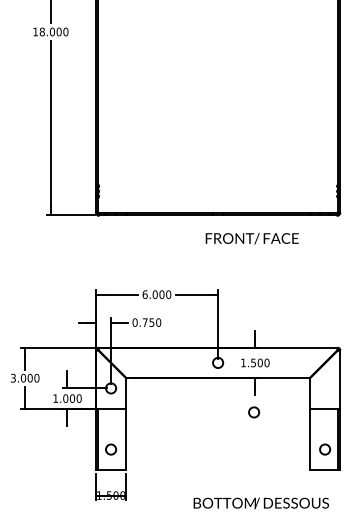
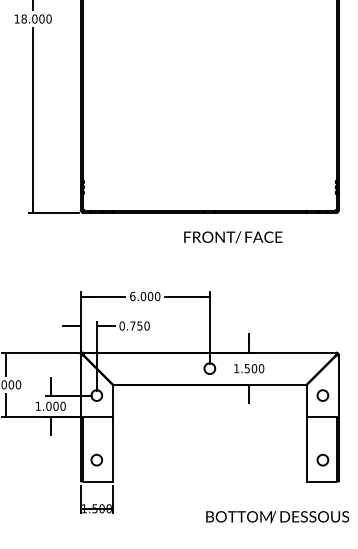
text: (251, 238) -> (232, 237), moved
circle: (254, 412) -> (323, 395), moved
text: (260, 503) -> (276, 517), moved

